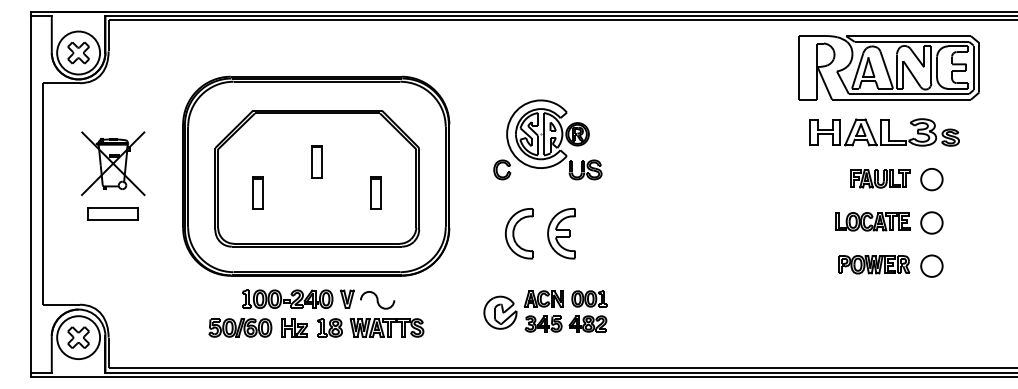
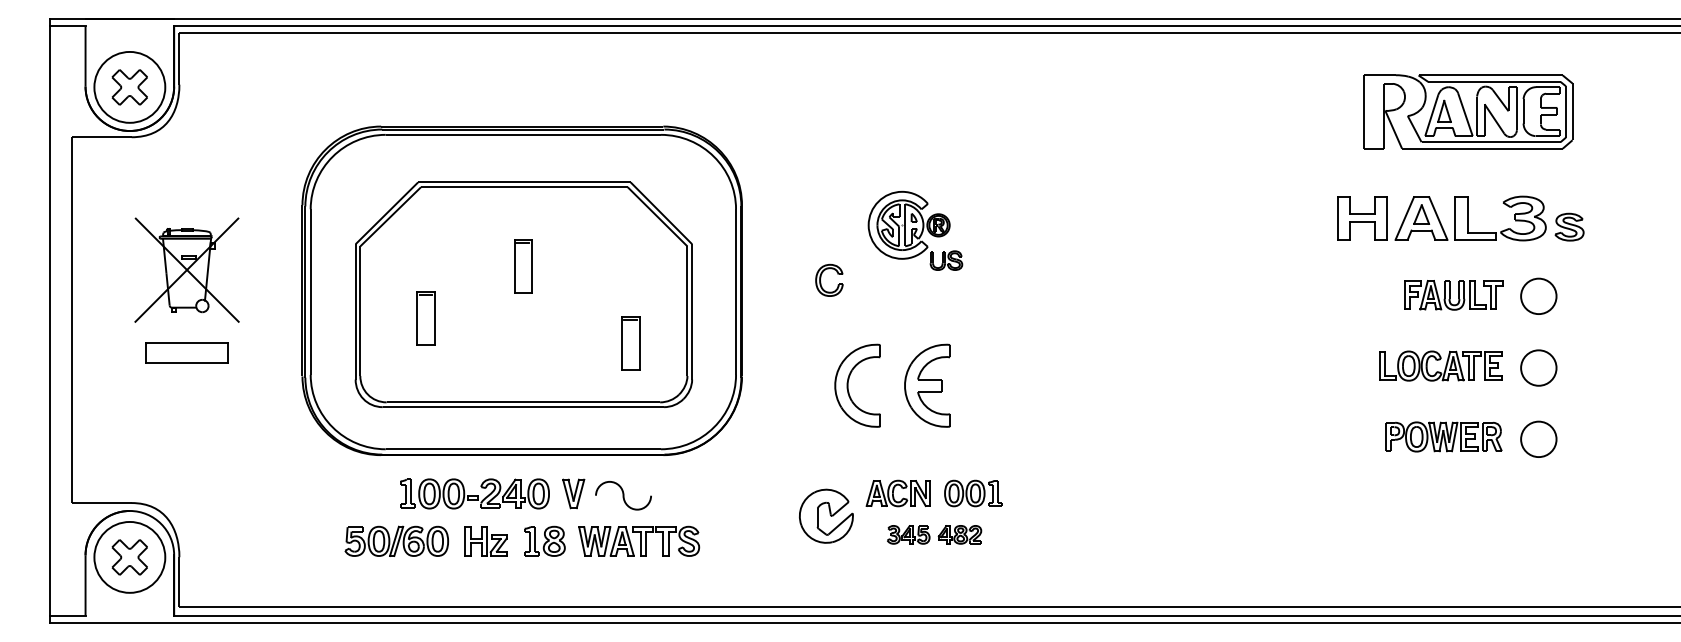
part: (888, 67) -> (1467, 111), size x0.7
part: (554, 139) -> (915, 230), size x0.6
part: (375, 192) -> (629, 342), moved
part: (565, 323) -> (933, 534), size x0.7

